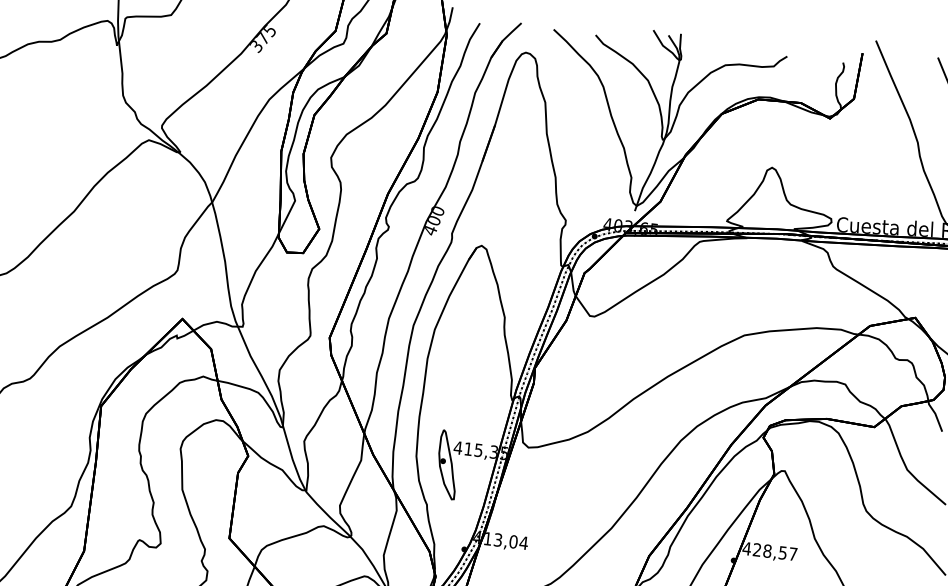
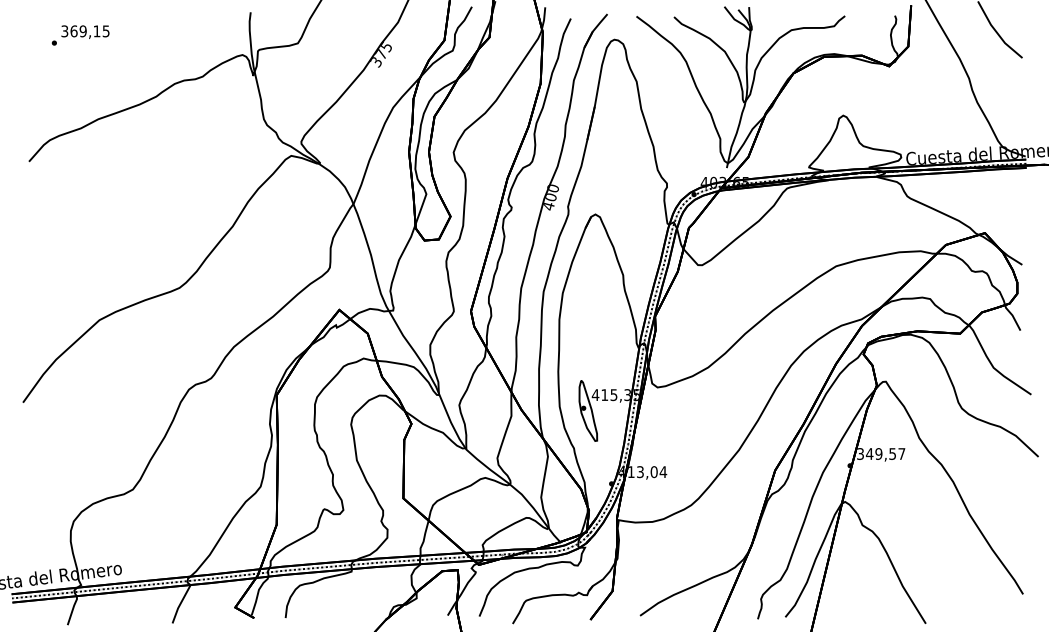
text: (757, 549) -> (869, 453), 428,57 -> 349,57

